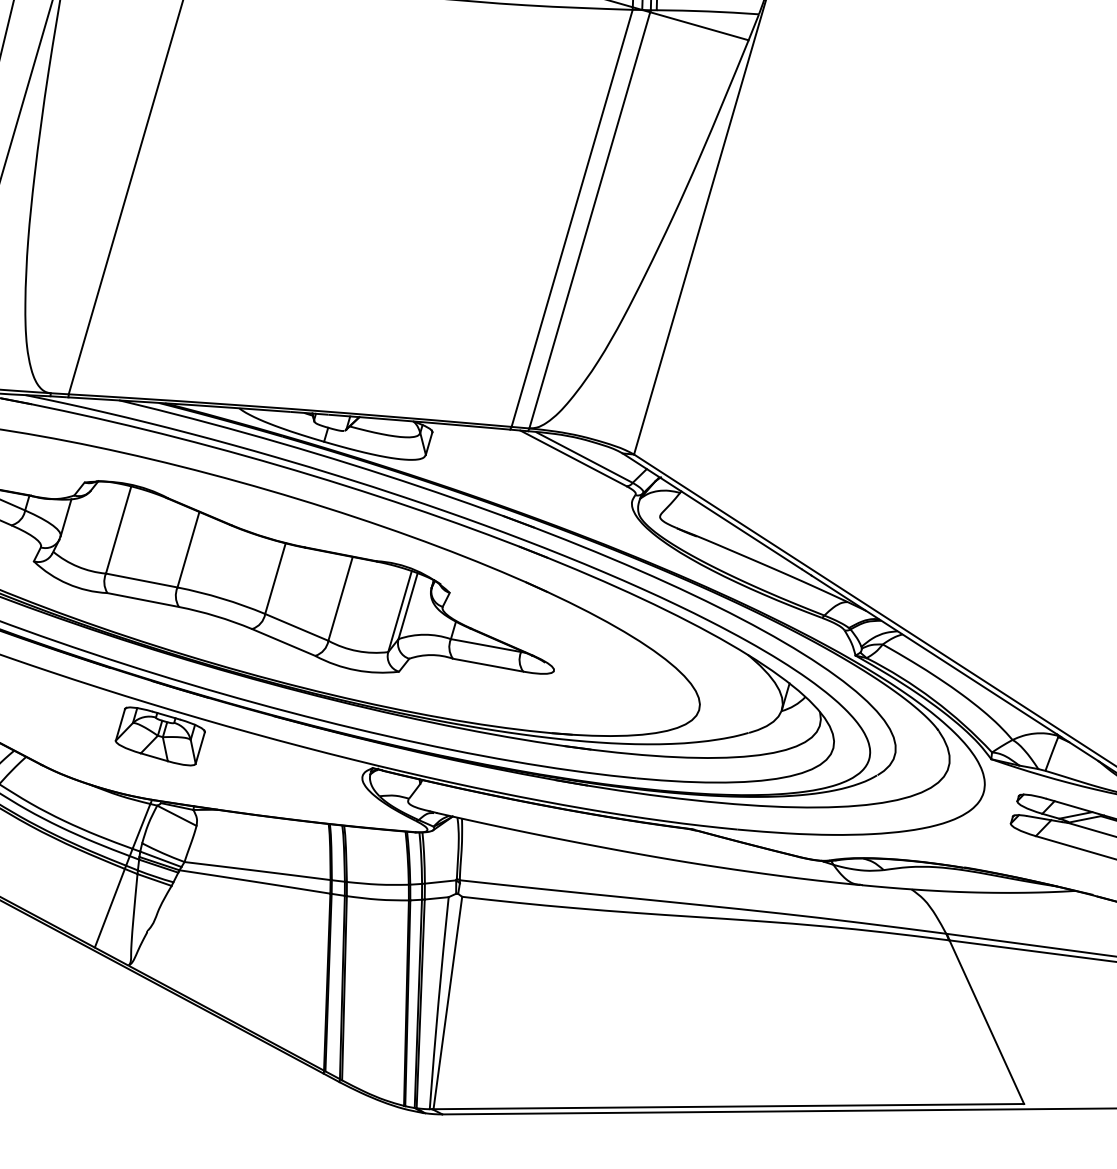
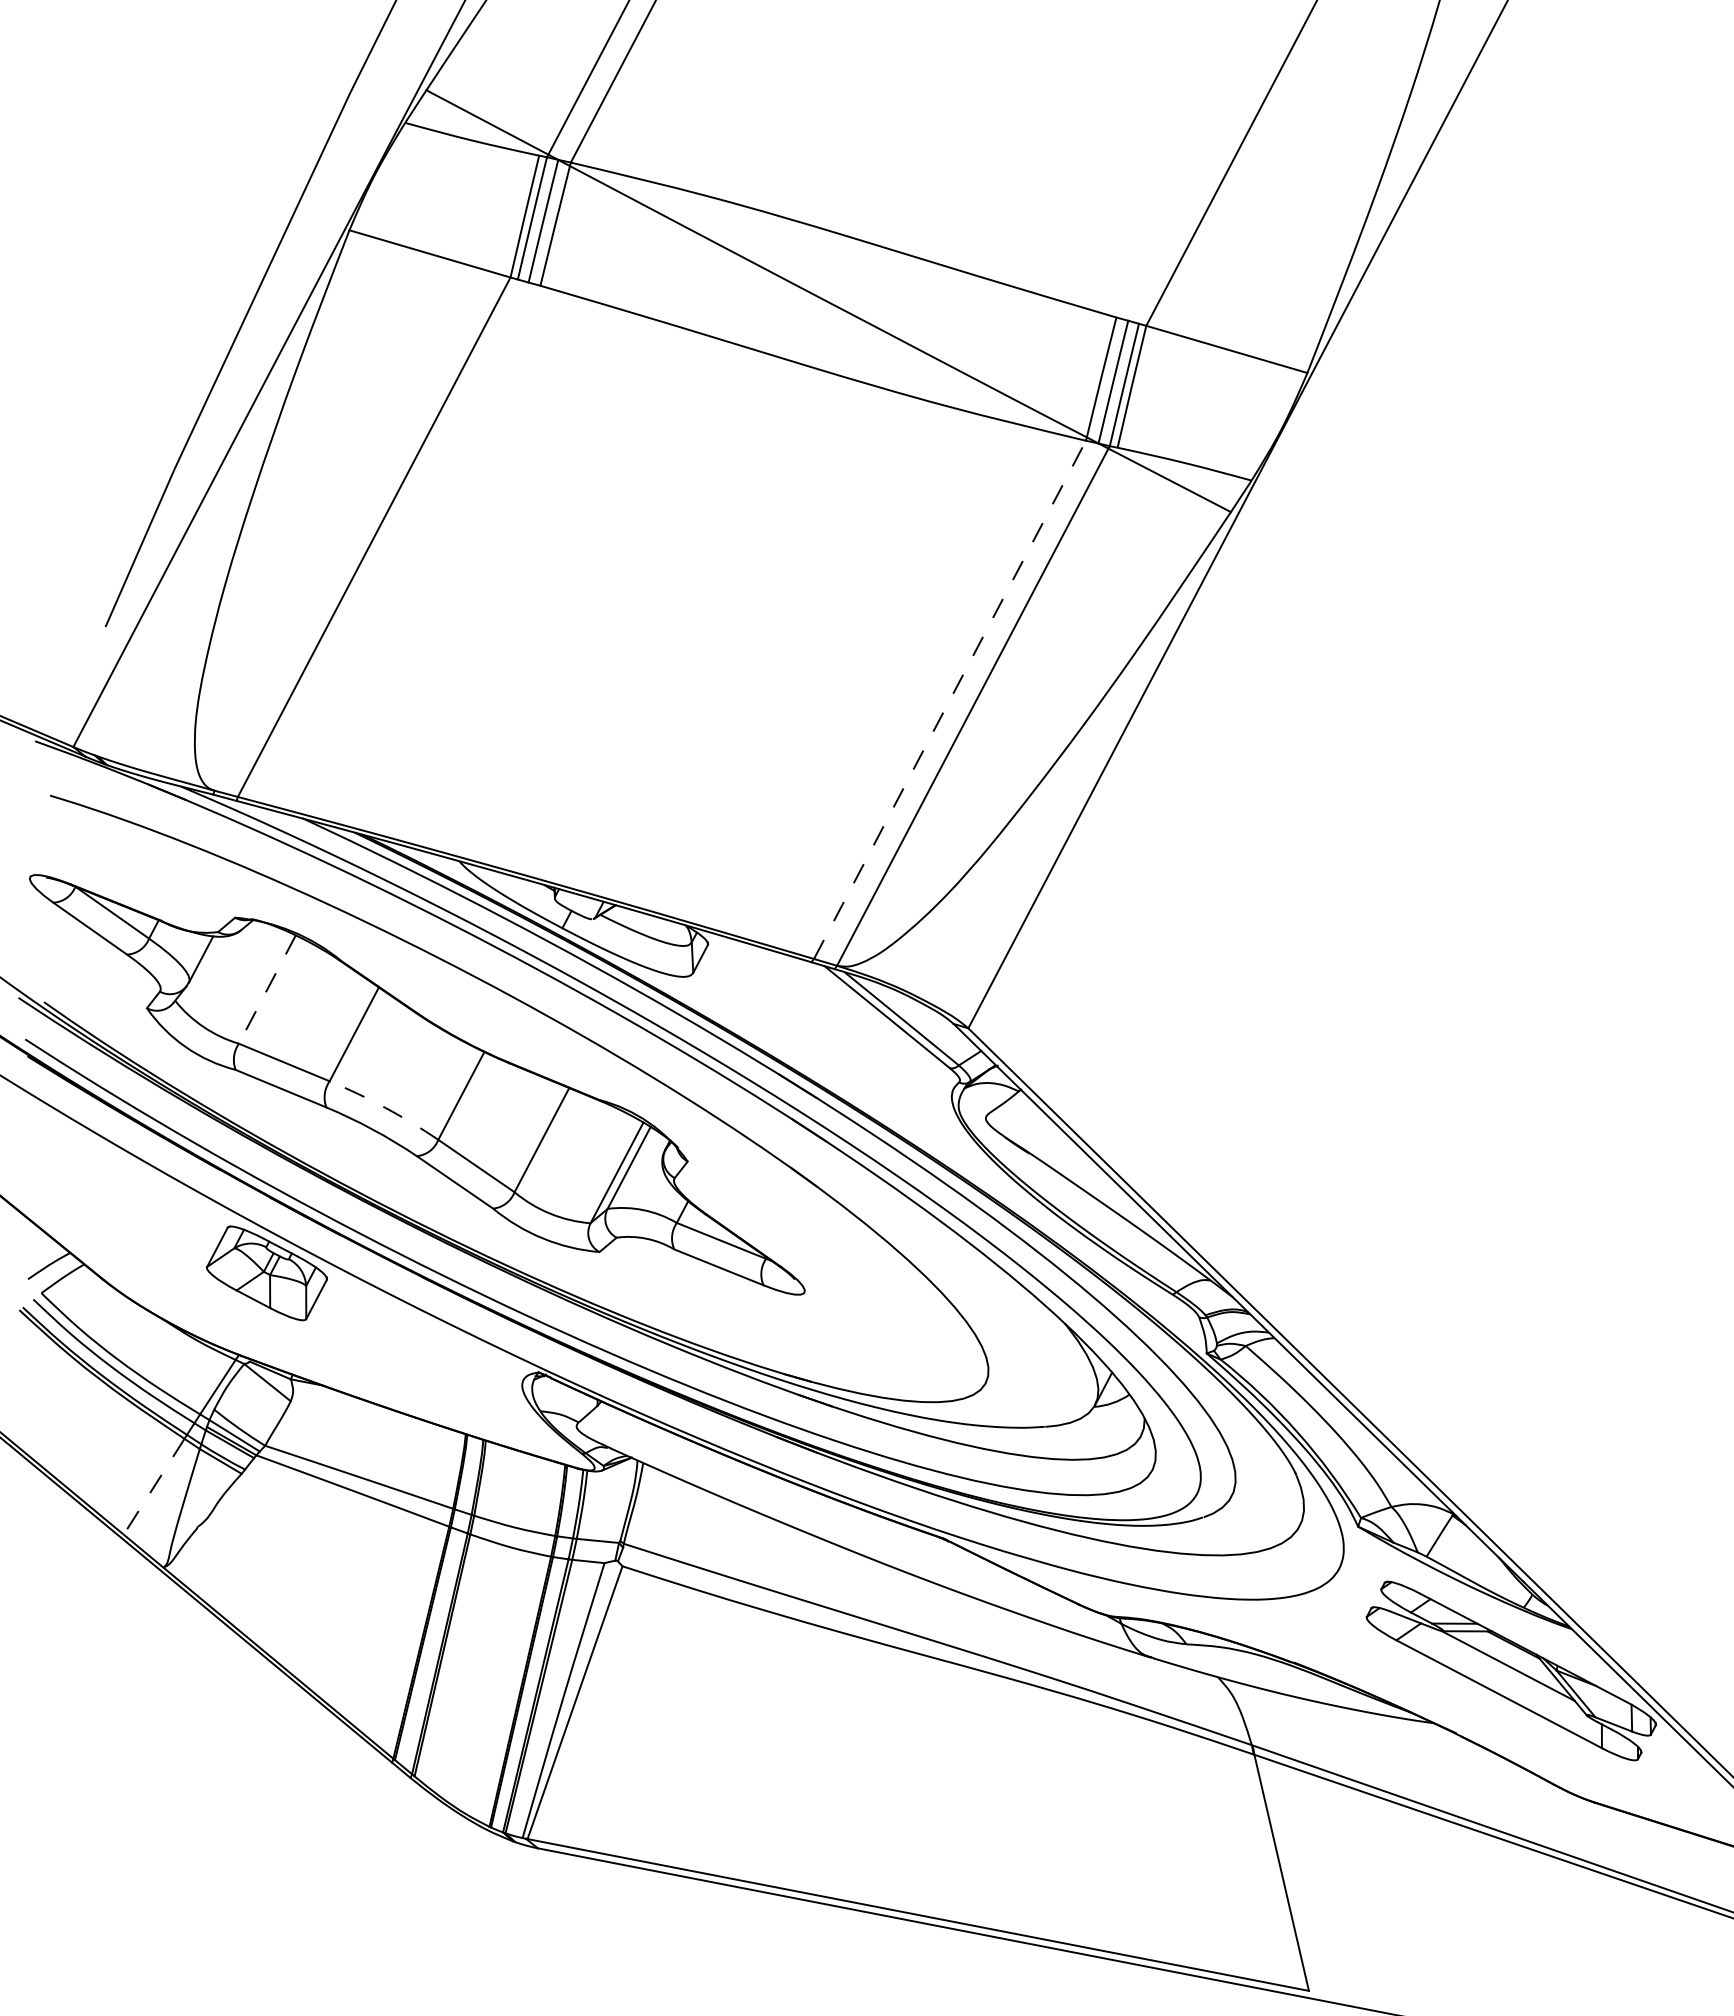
line: (572, 218) -> (950, 699), solid -> dashed
line: (118, 530) -> (267, 990), solid -> dashed
arc: (222, 598) -> (385, 1107), solid -> dashed
line: (110, 908) -> (154, 1486), solid -> dashed

